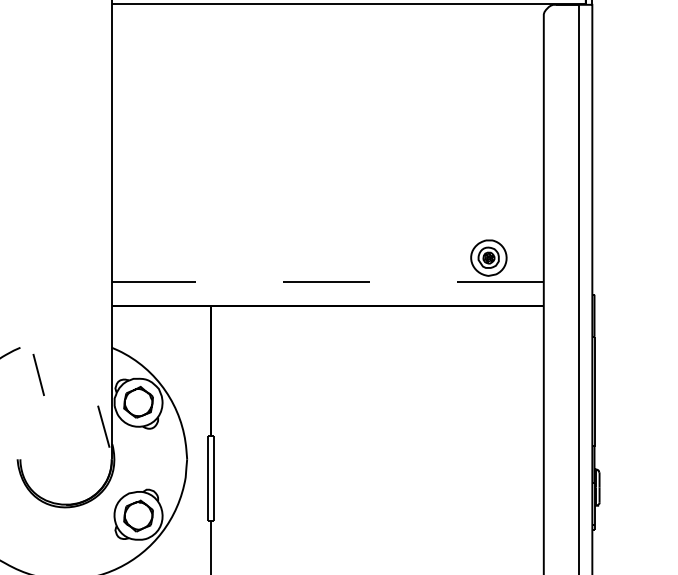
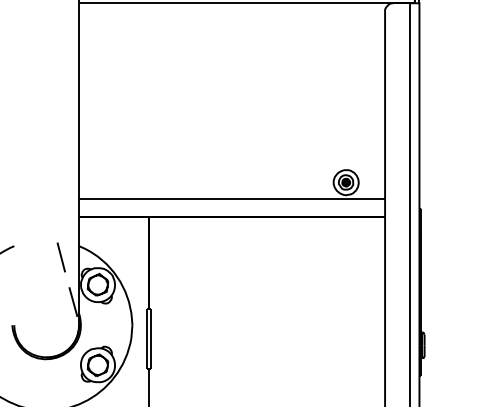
line: (327, 281) -> (231, 199), dashed -> solid
line: (37, 375) -> (60, 257), moved

